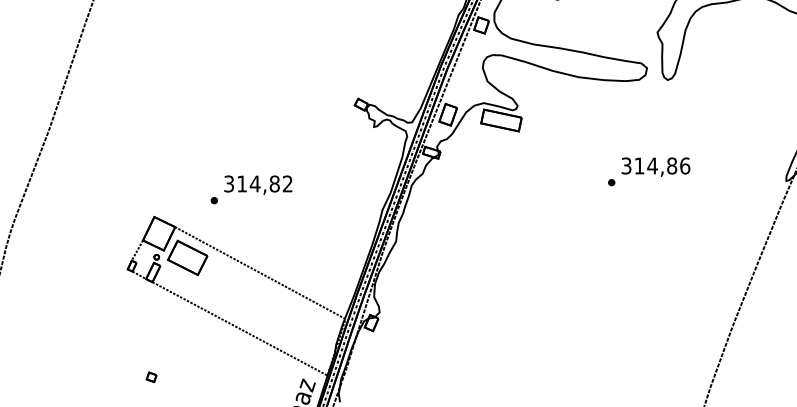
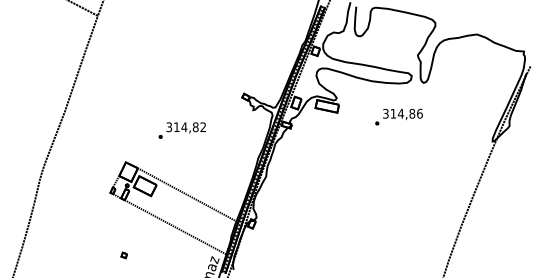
text: (648, 170) -> (398, 116), moved
text: (250, 189) -> (181, 130), moved

